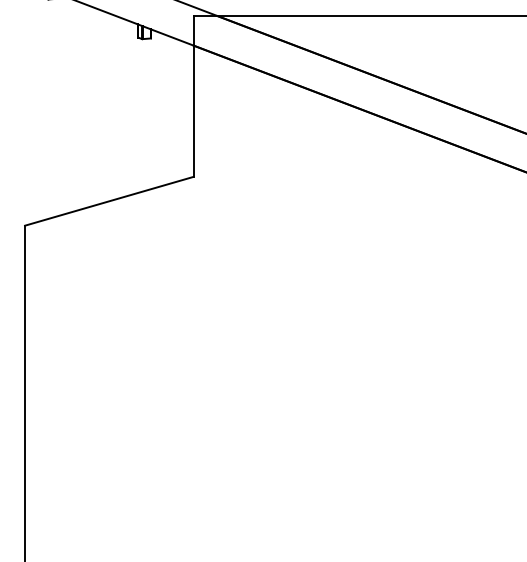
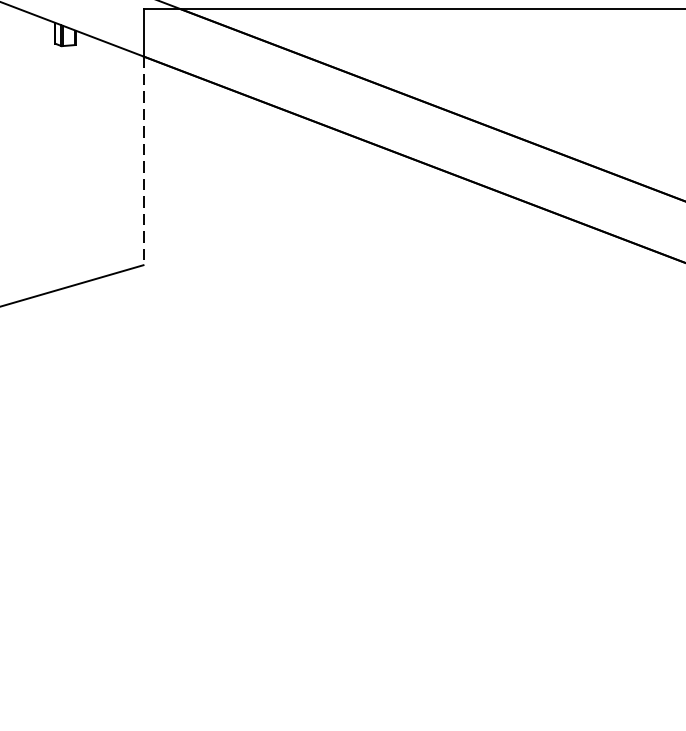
line: (193, 111) -> (143, 161), solid -> dashed

